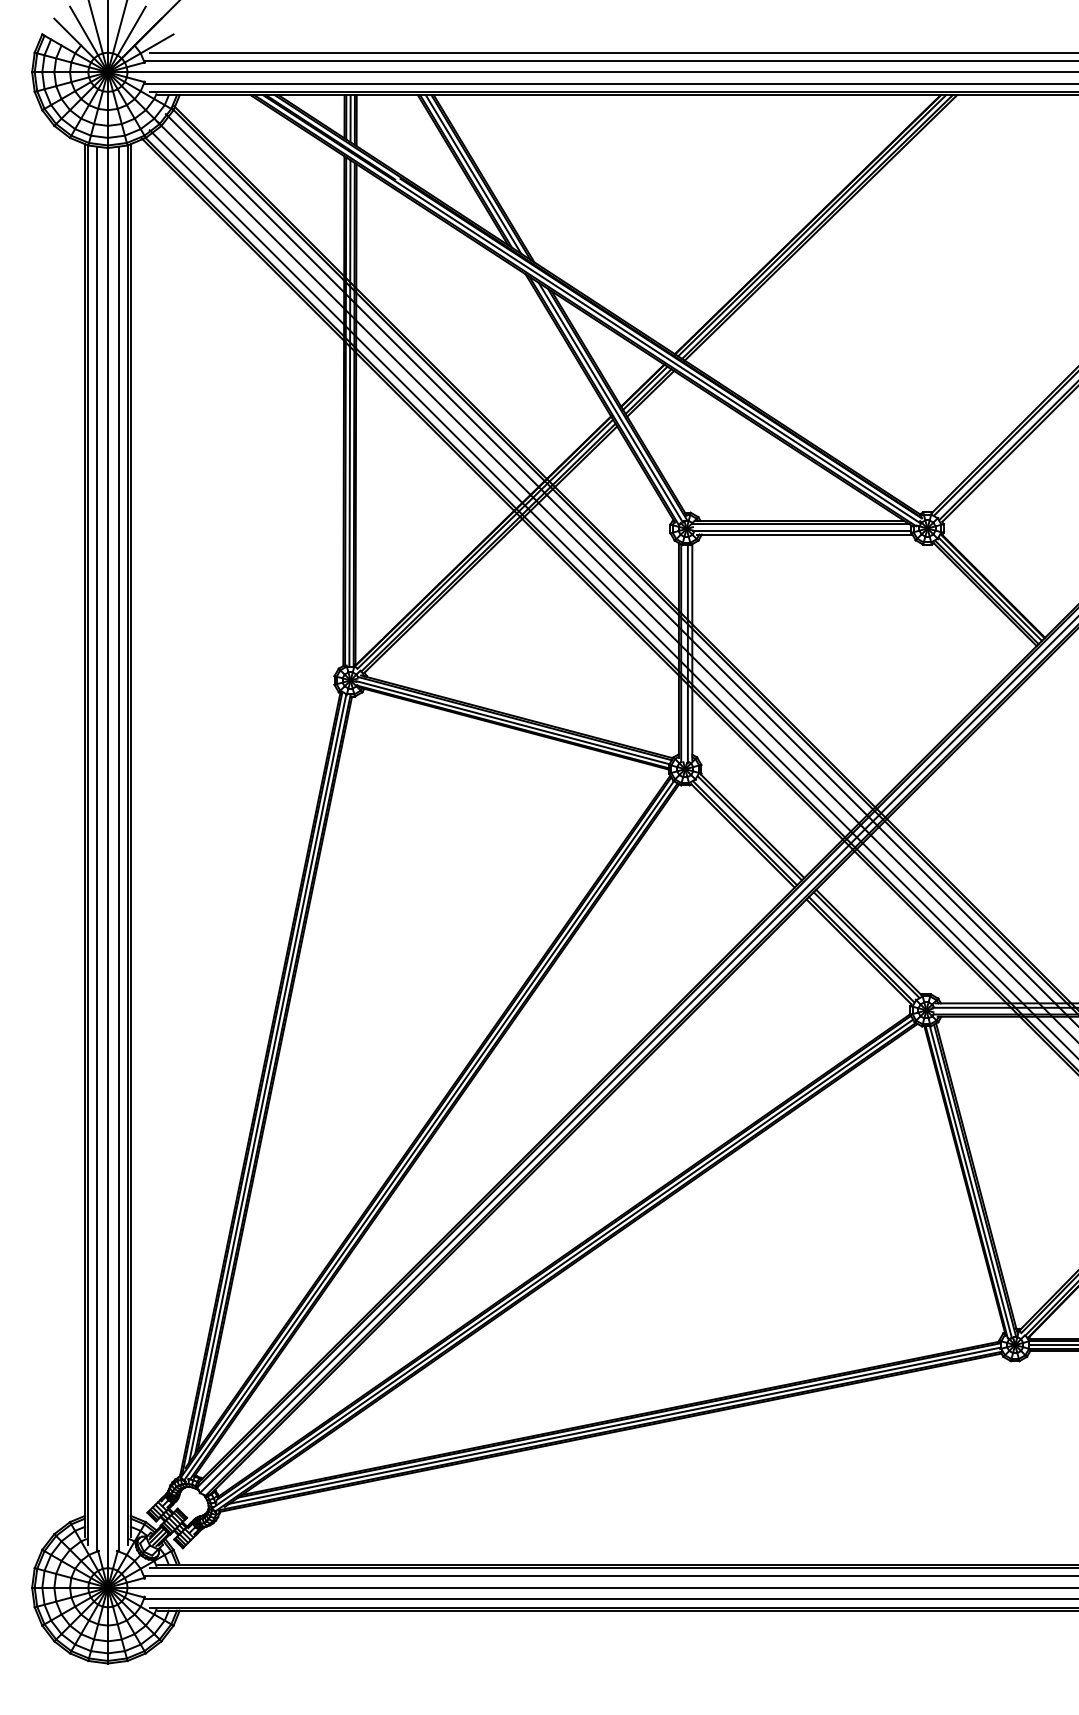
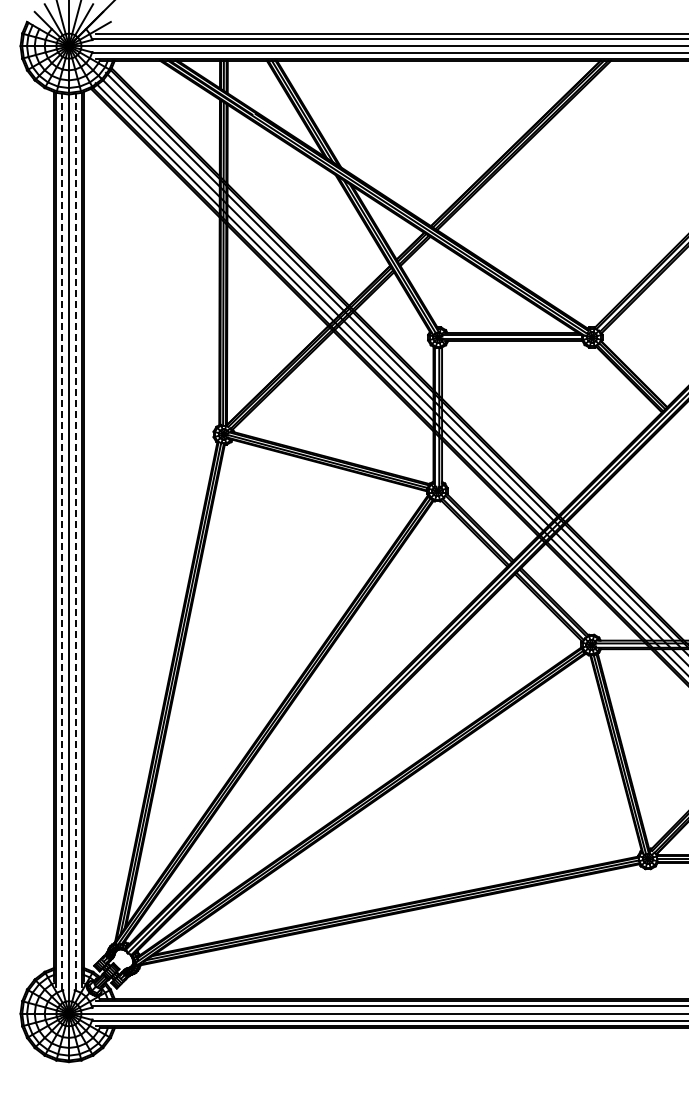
line: (96, 848) -> (61, 541), solid -> dashed
line: (119, 848) -> (76, 541), solid -> dashed

